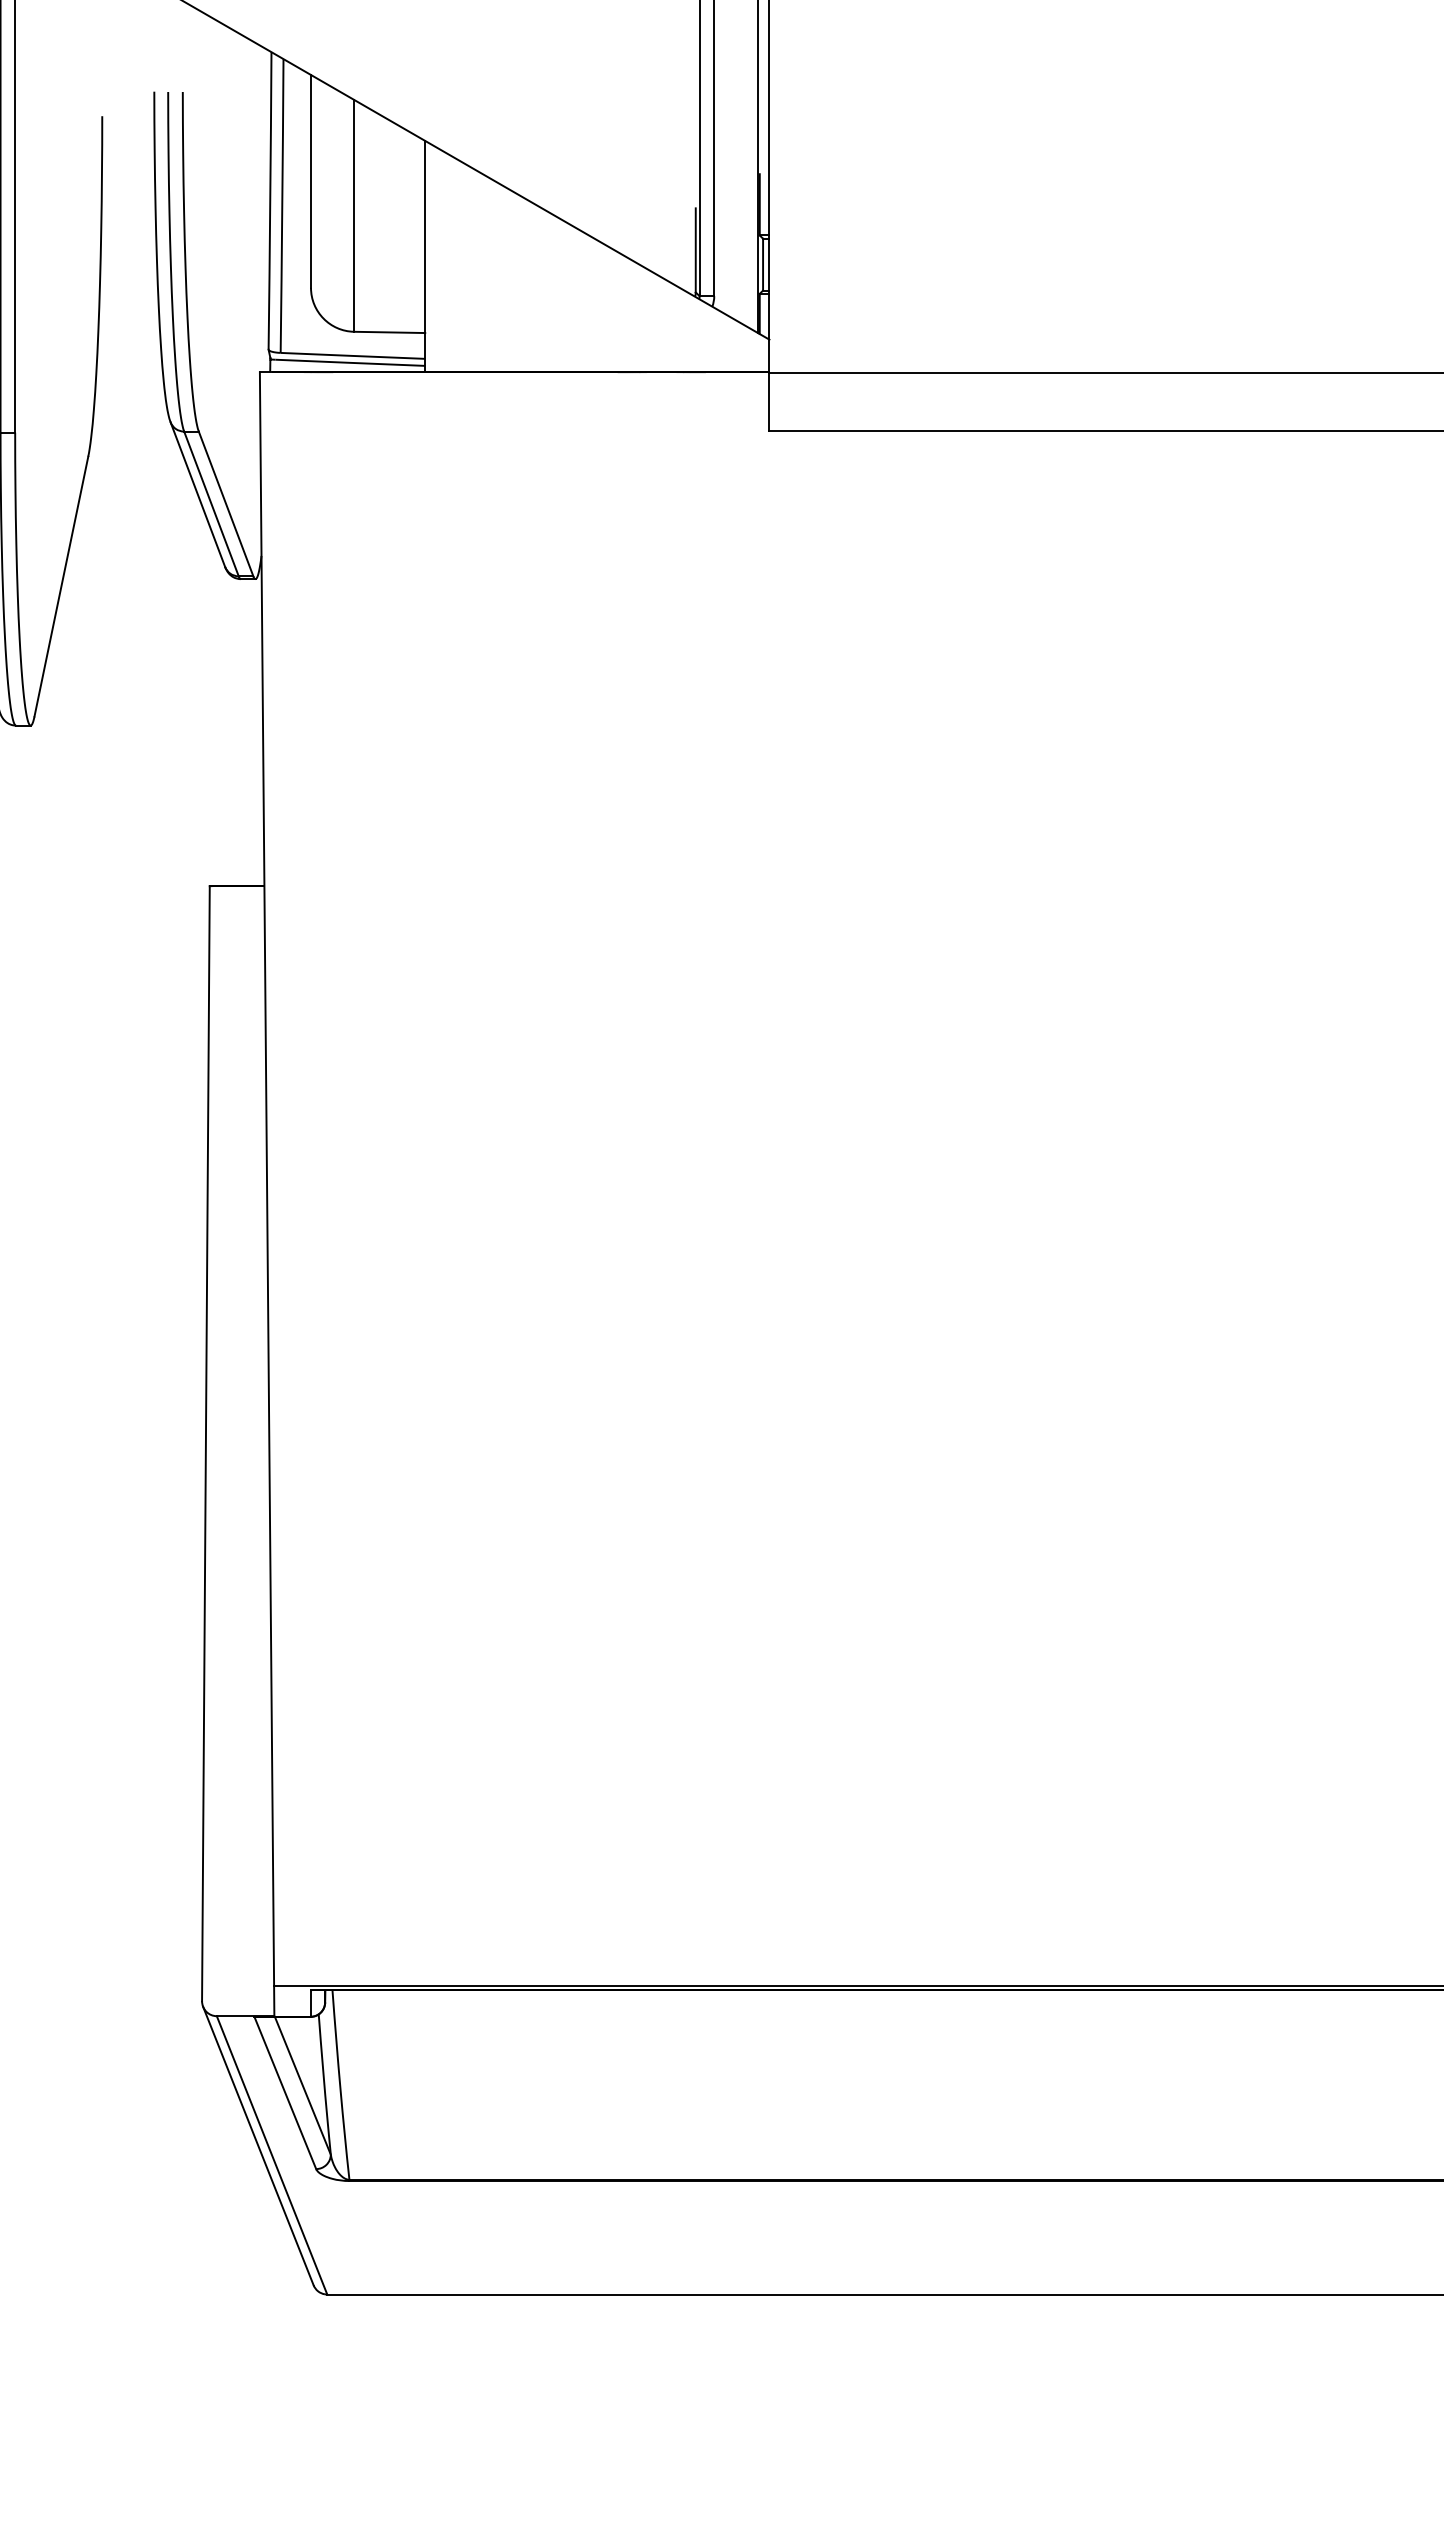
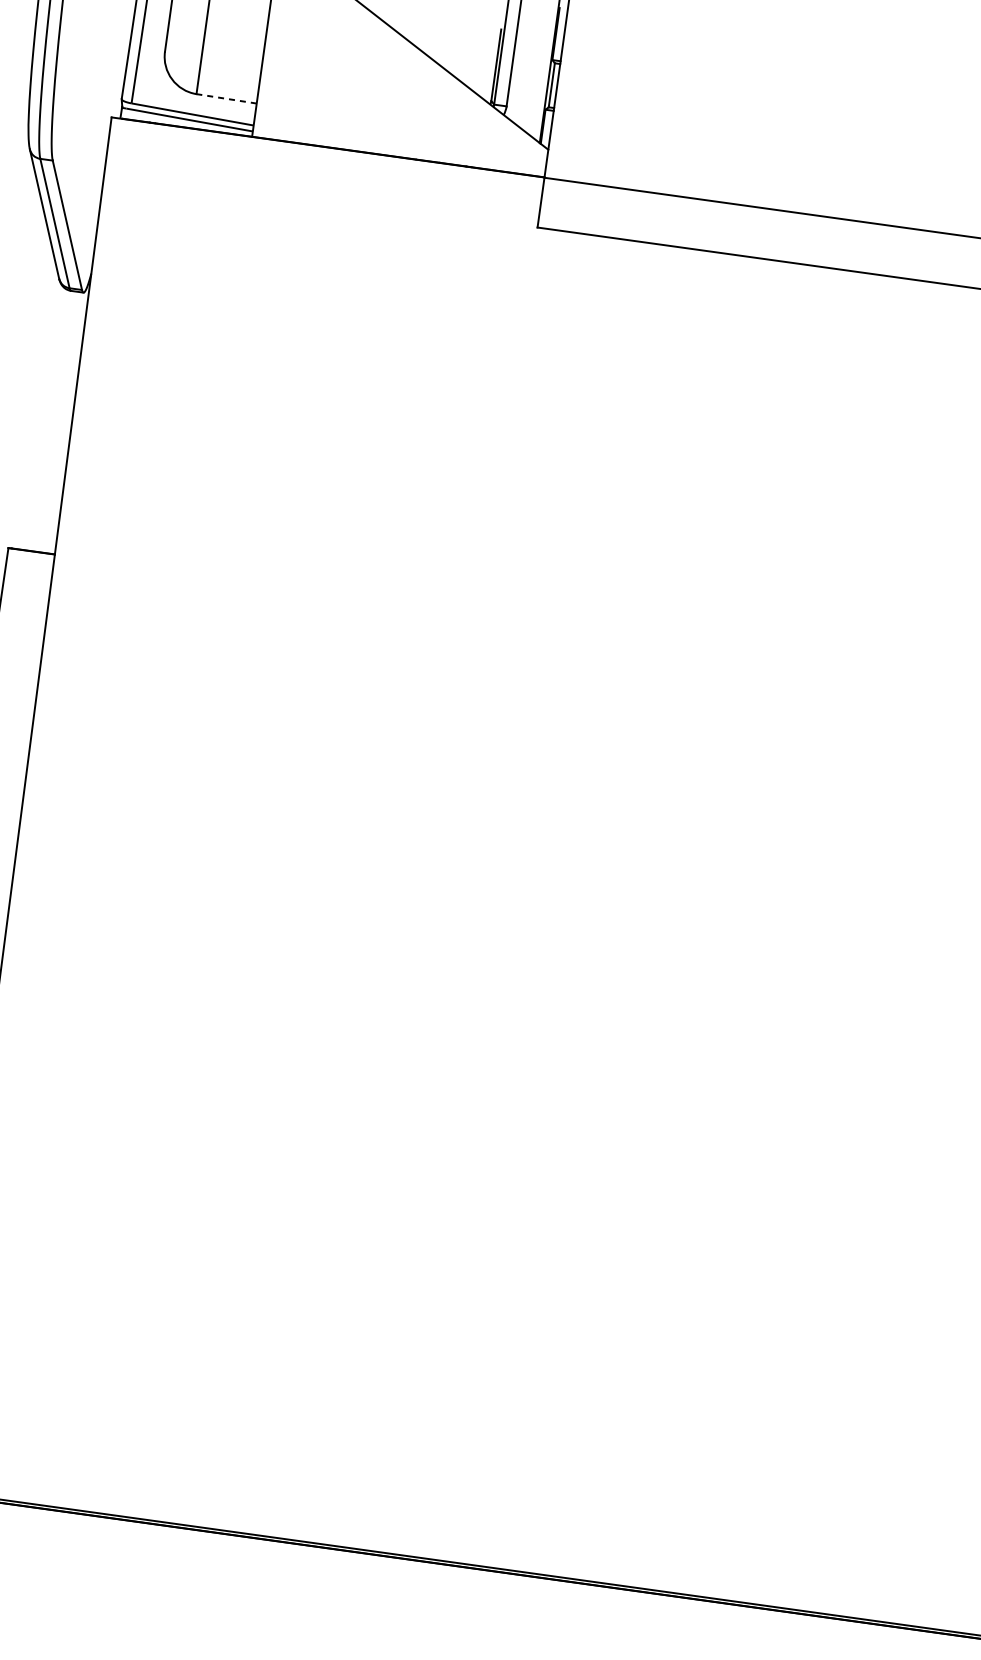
line: (389, 332) -> (226, 98), solid -> dashed

